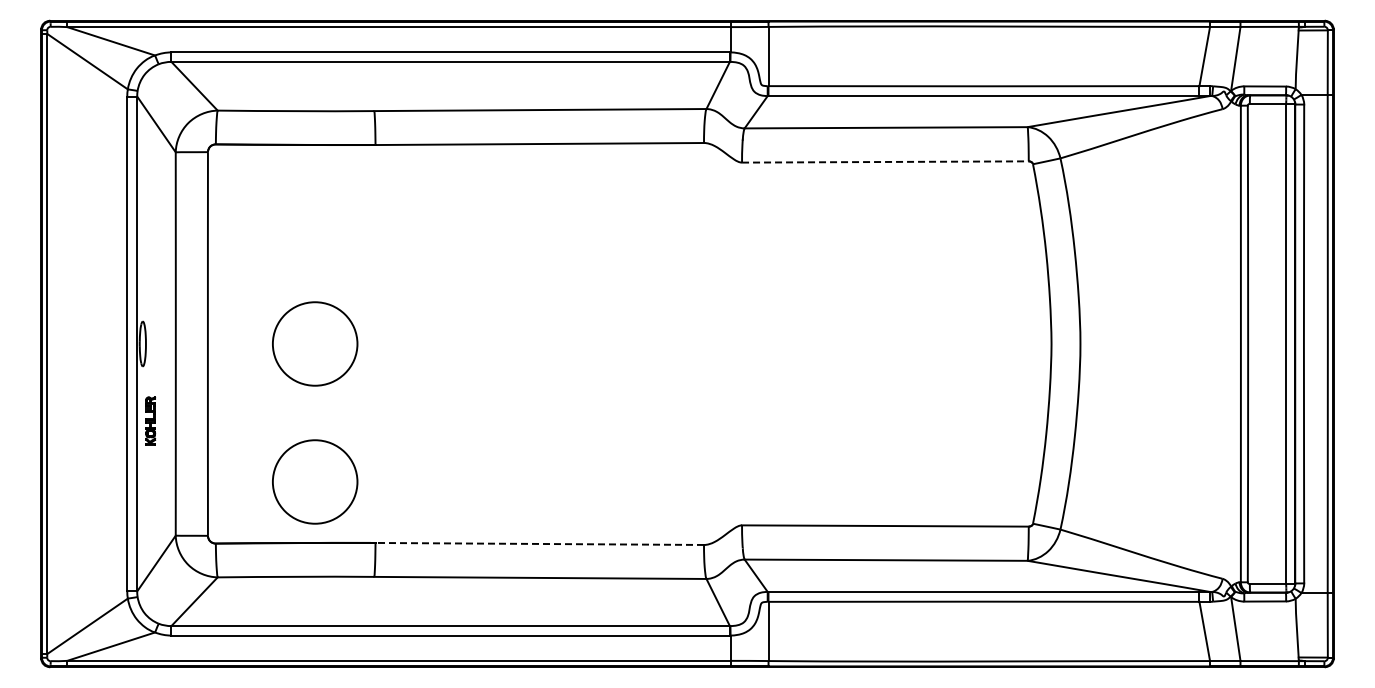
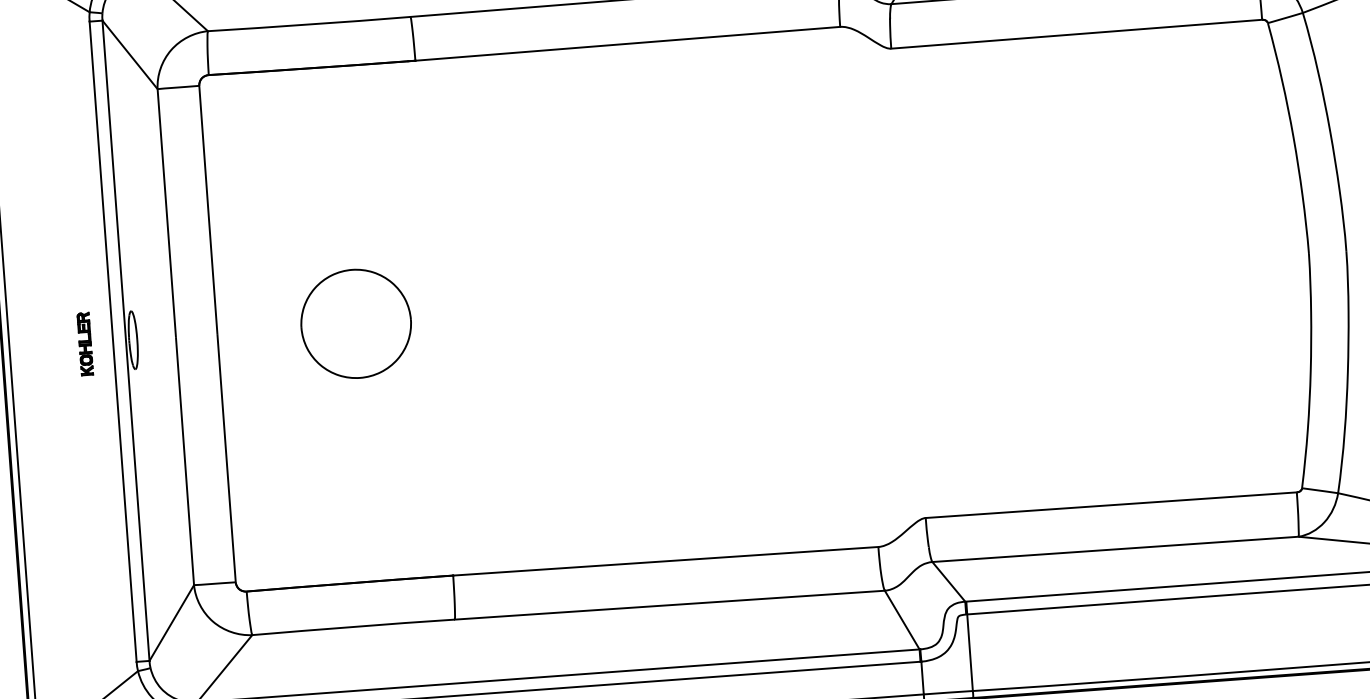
line: (885, 161) -> (1076, 33), dashed -> solid
part: (150, 420) -> (84, 343), moved
part: (315, 481) -> (369, 501), removed
line: (539, 543) -> (665, 560), dashed -> solid

